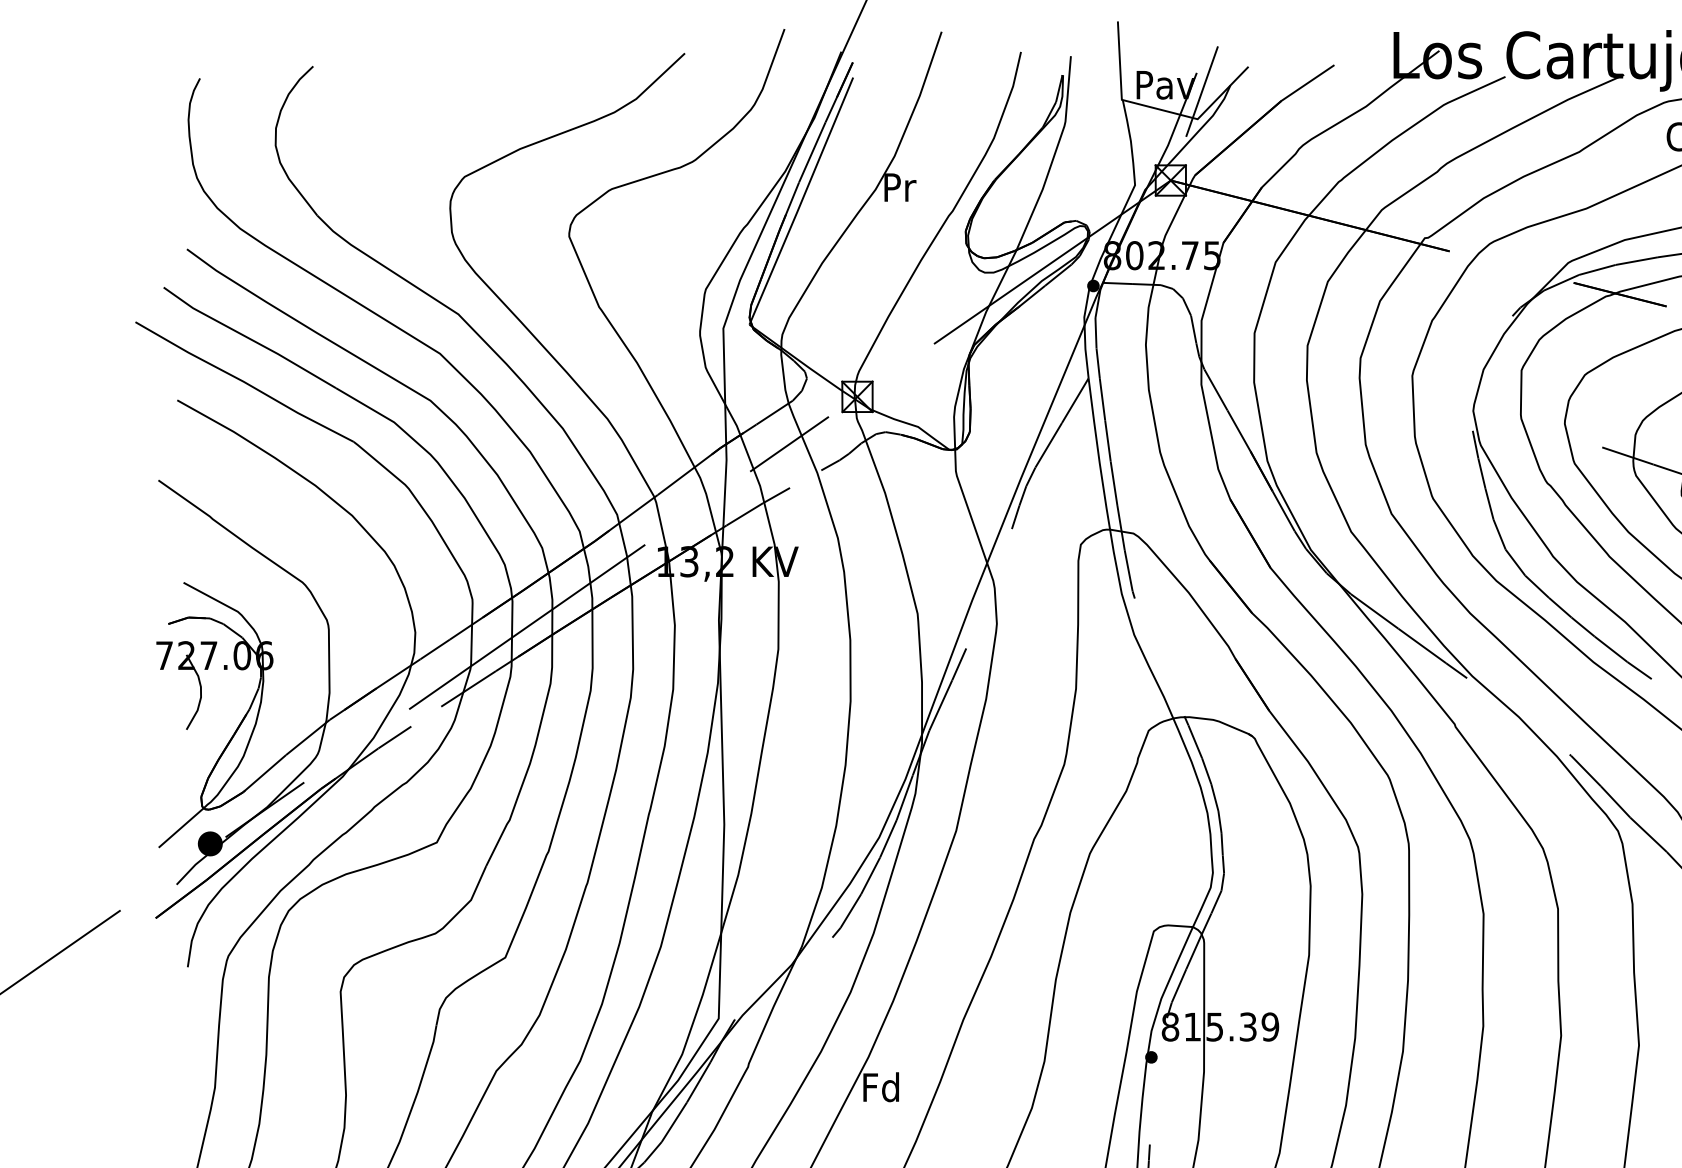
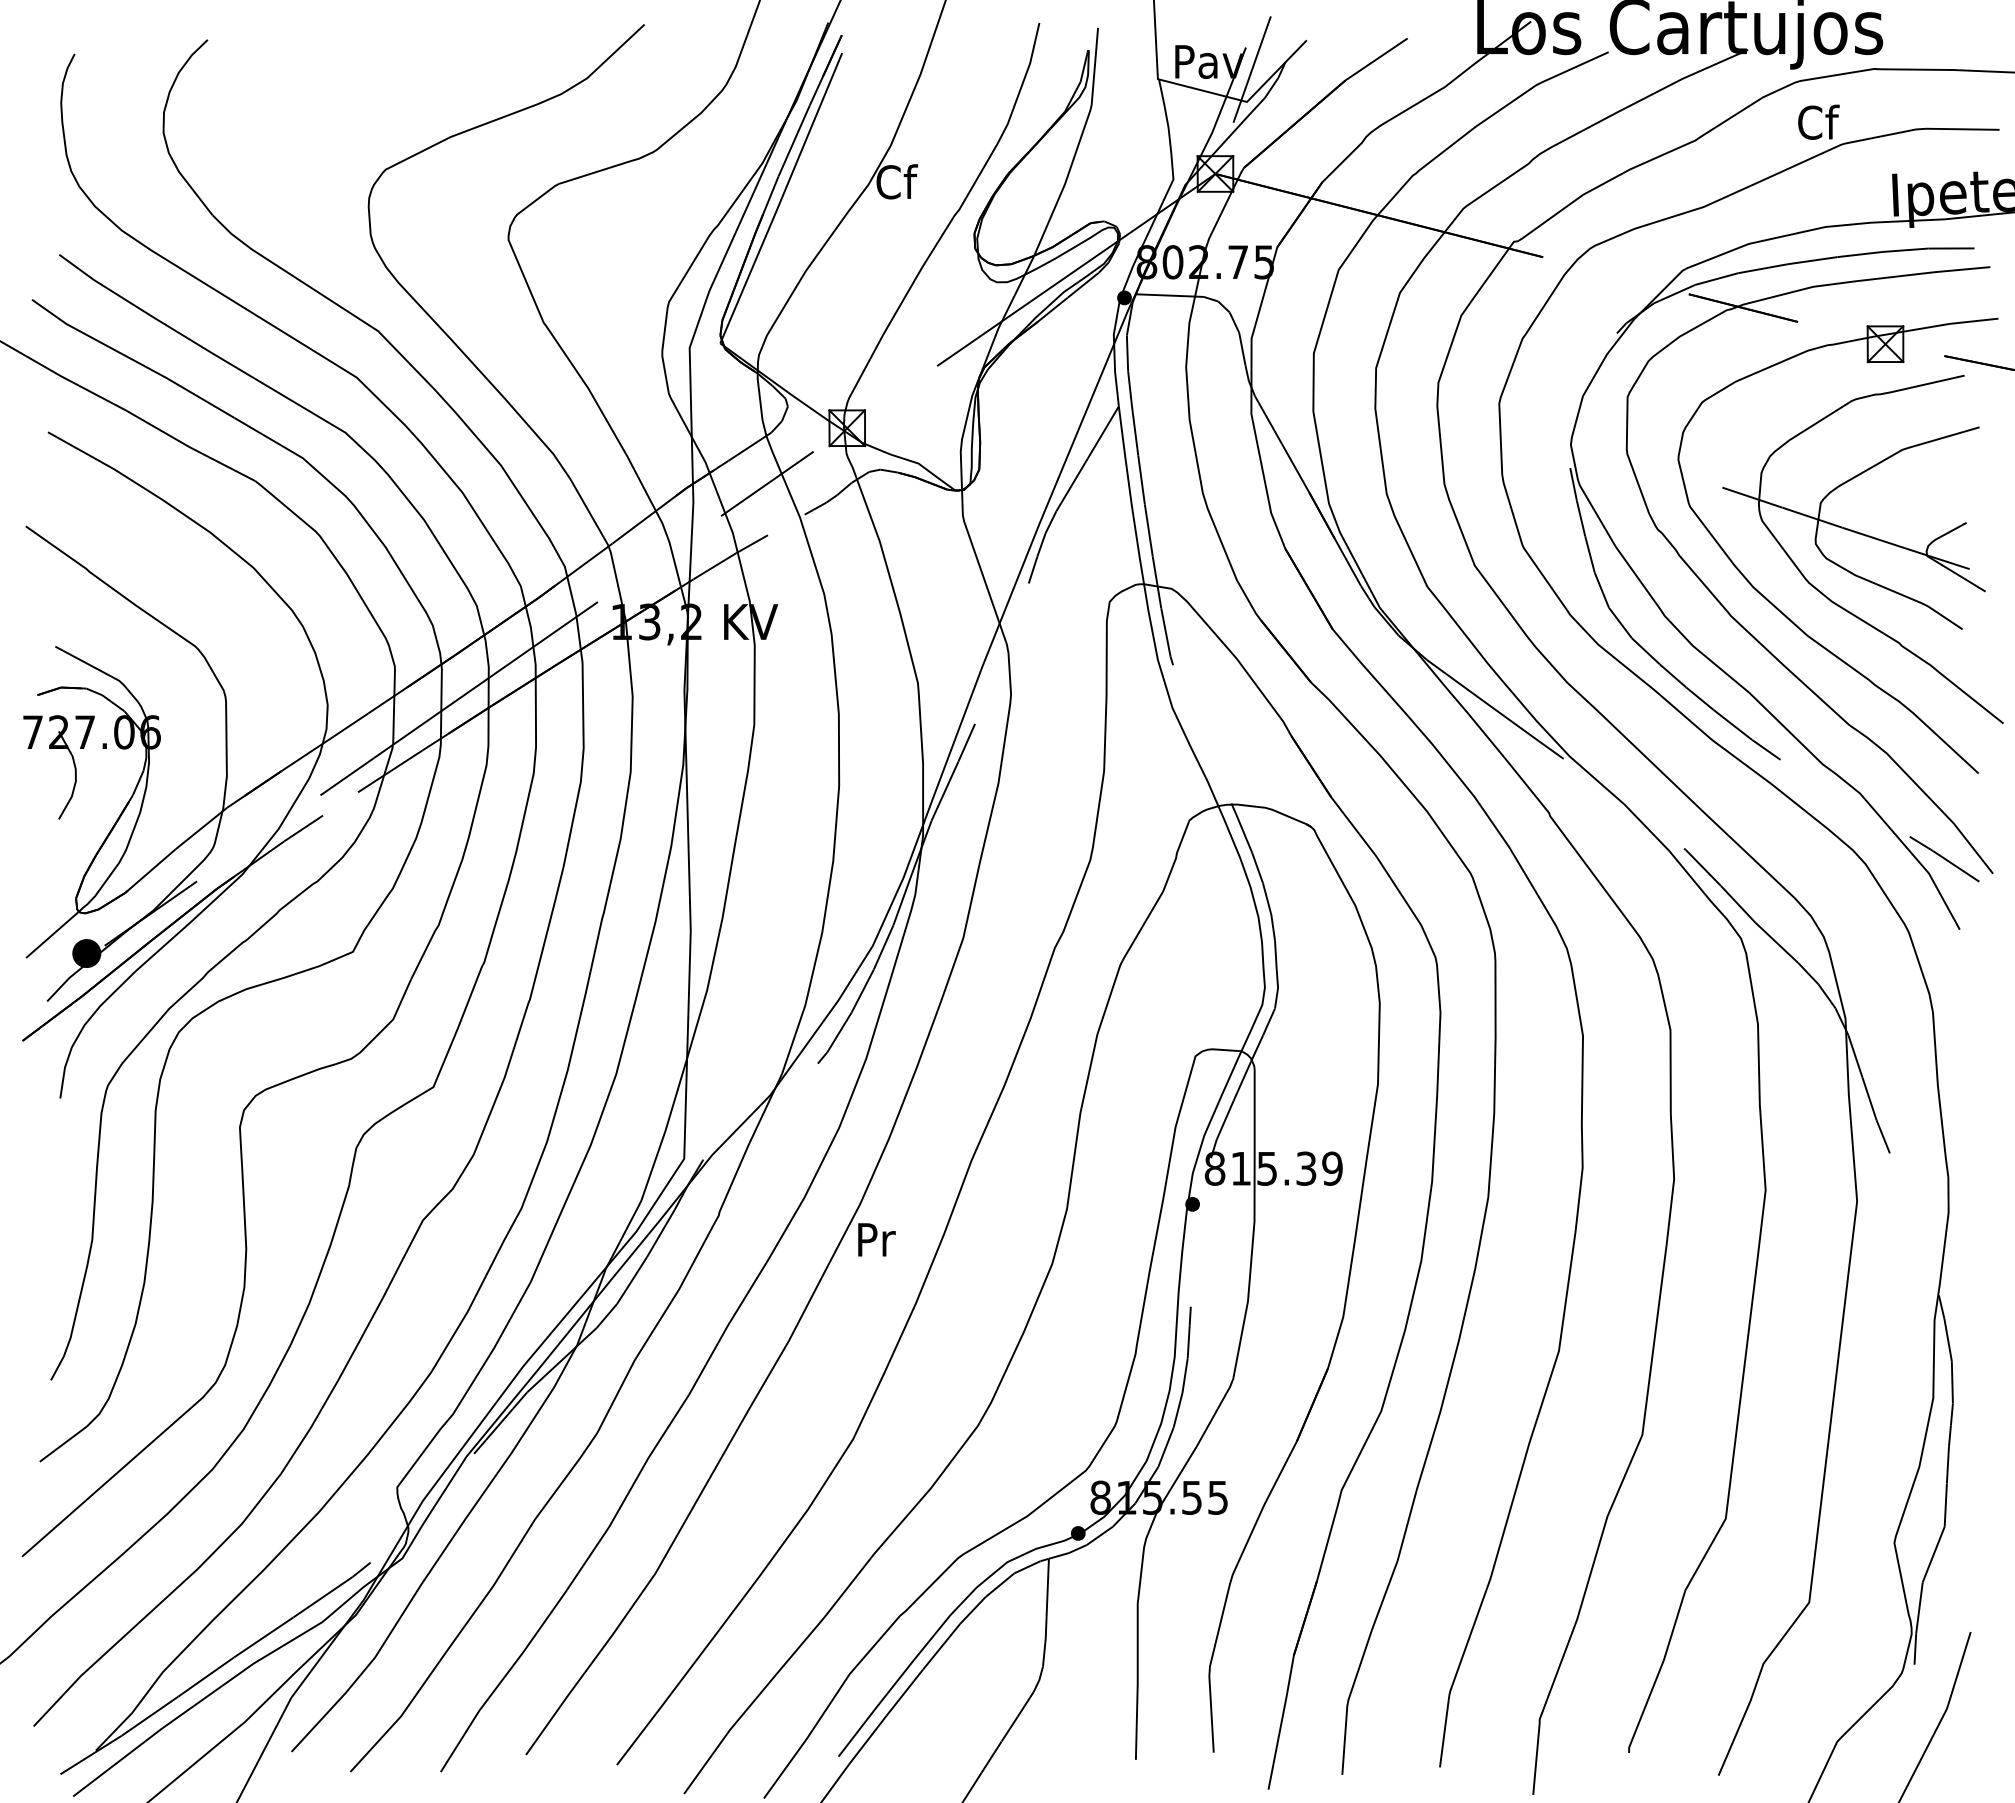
text: (900, 186) -> (897, 181), Pr -> Cf
text: (881, 1087) -> (875, 1239), Fd -> Pr

